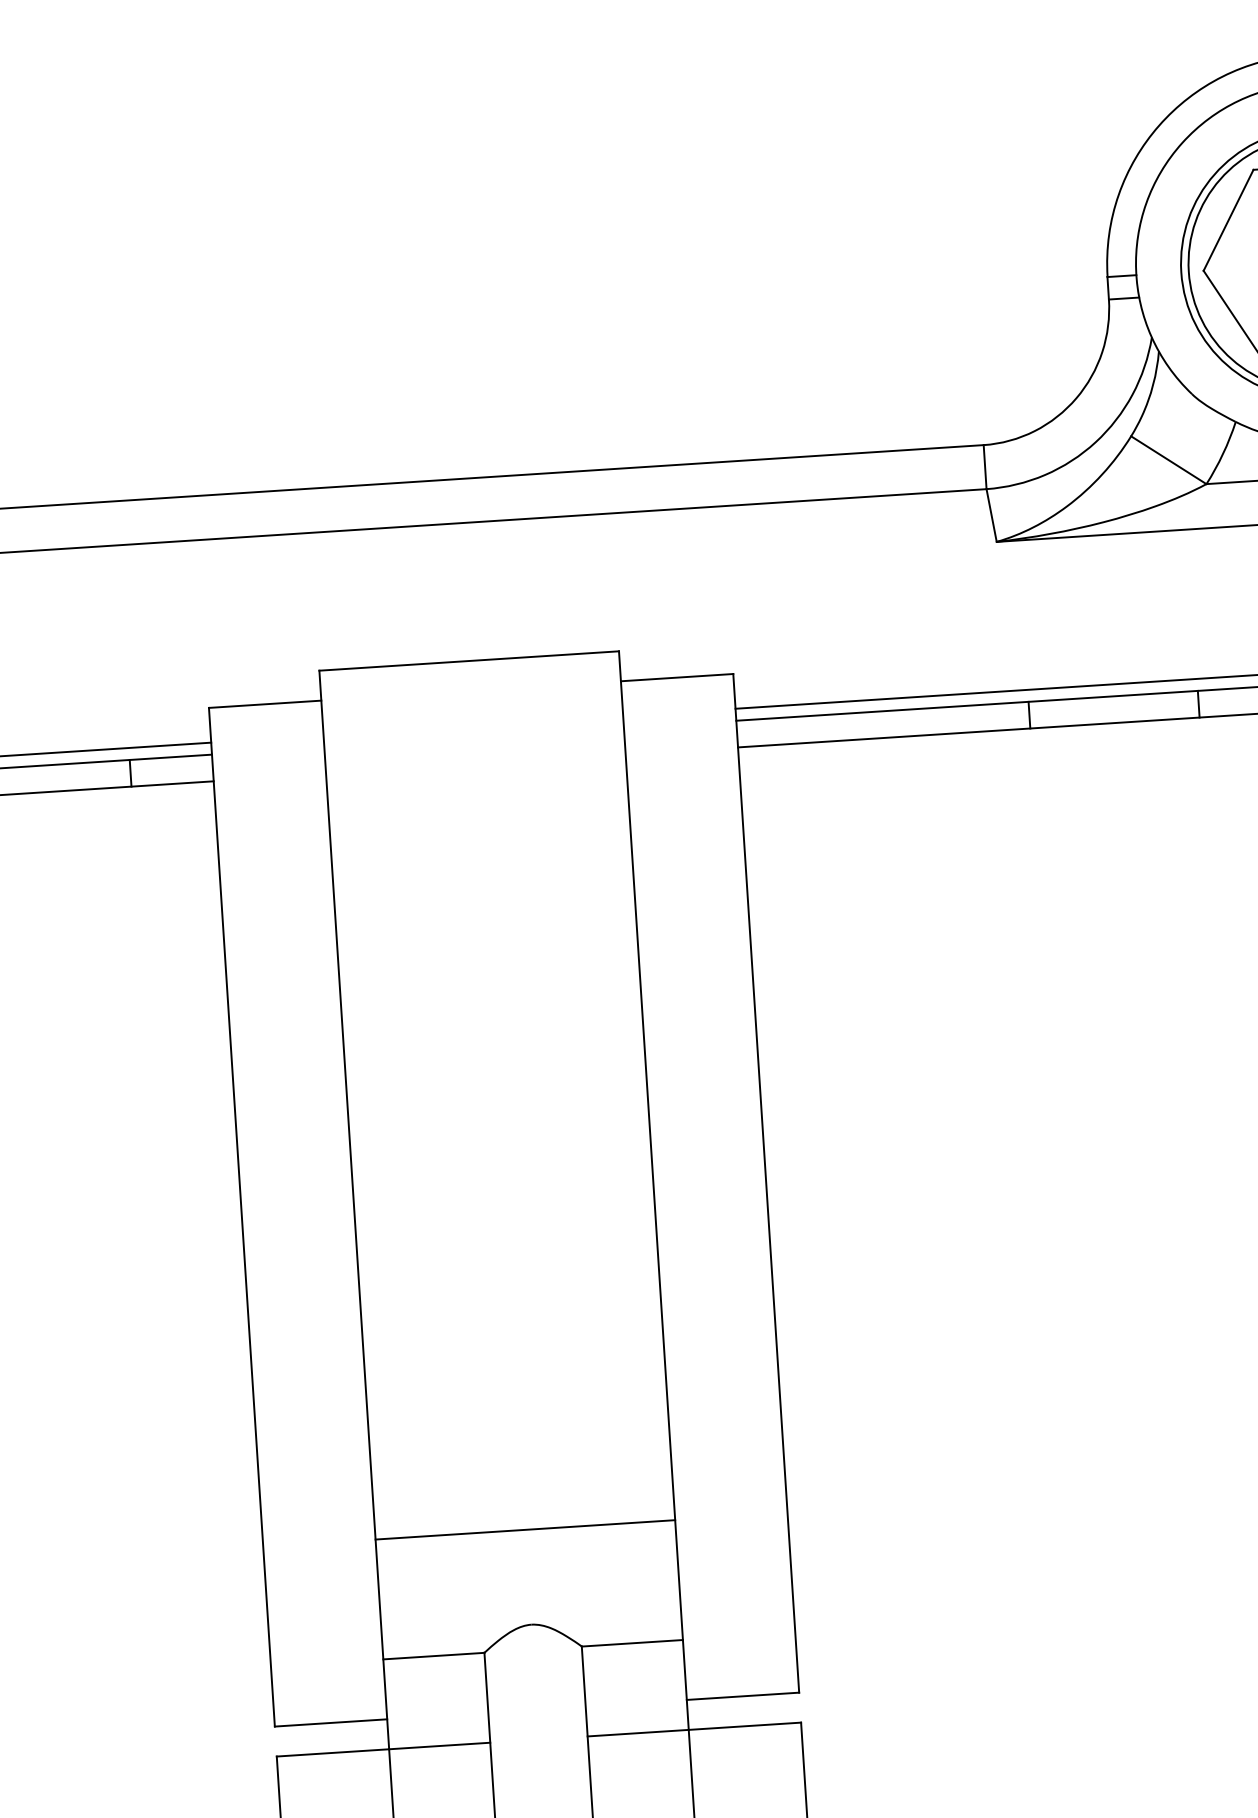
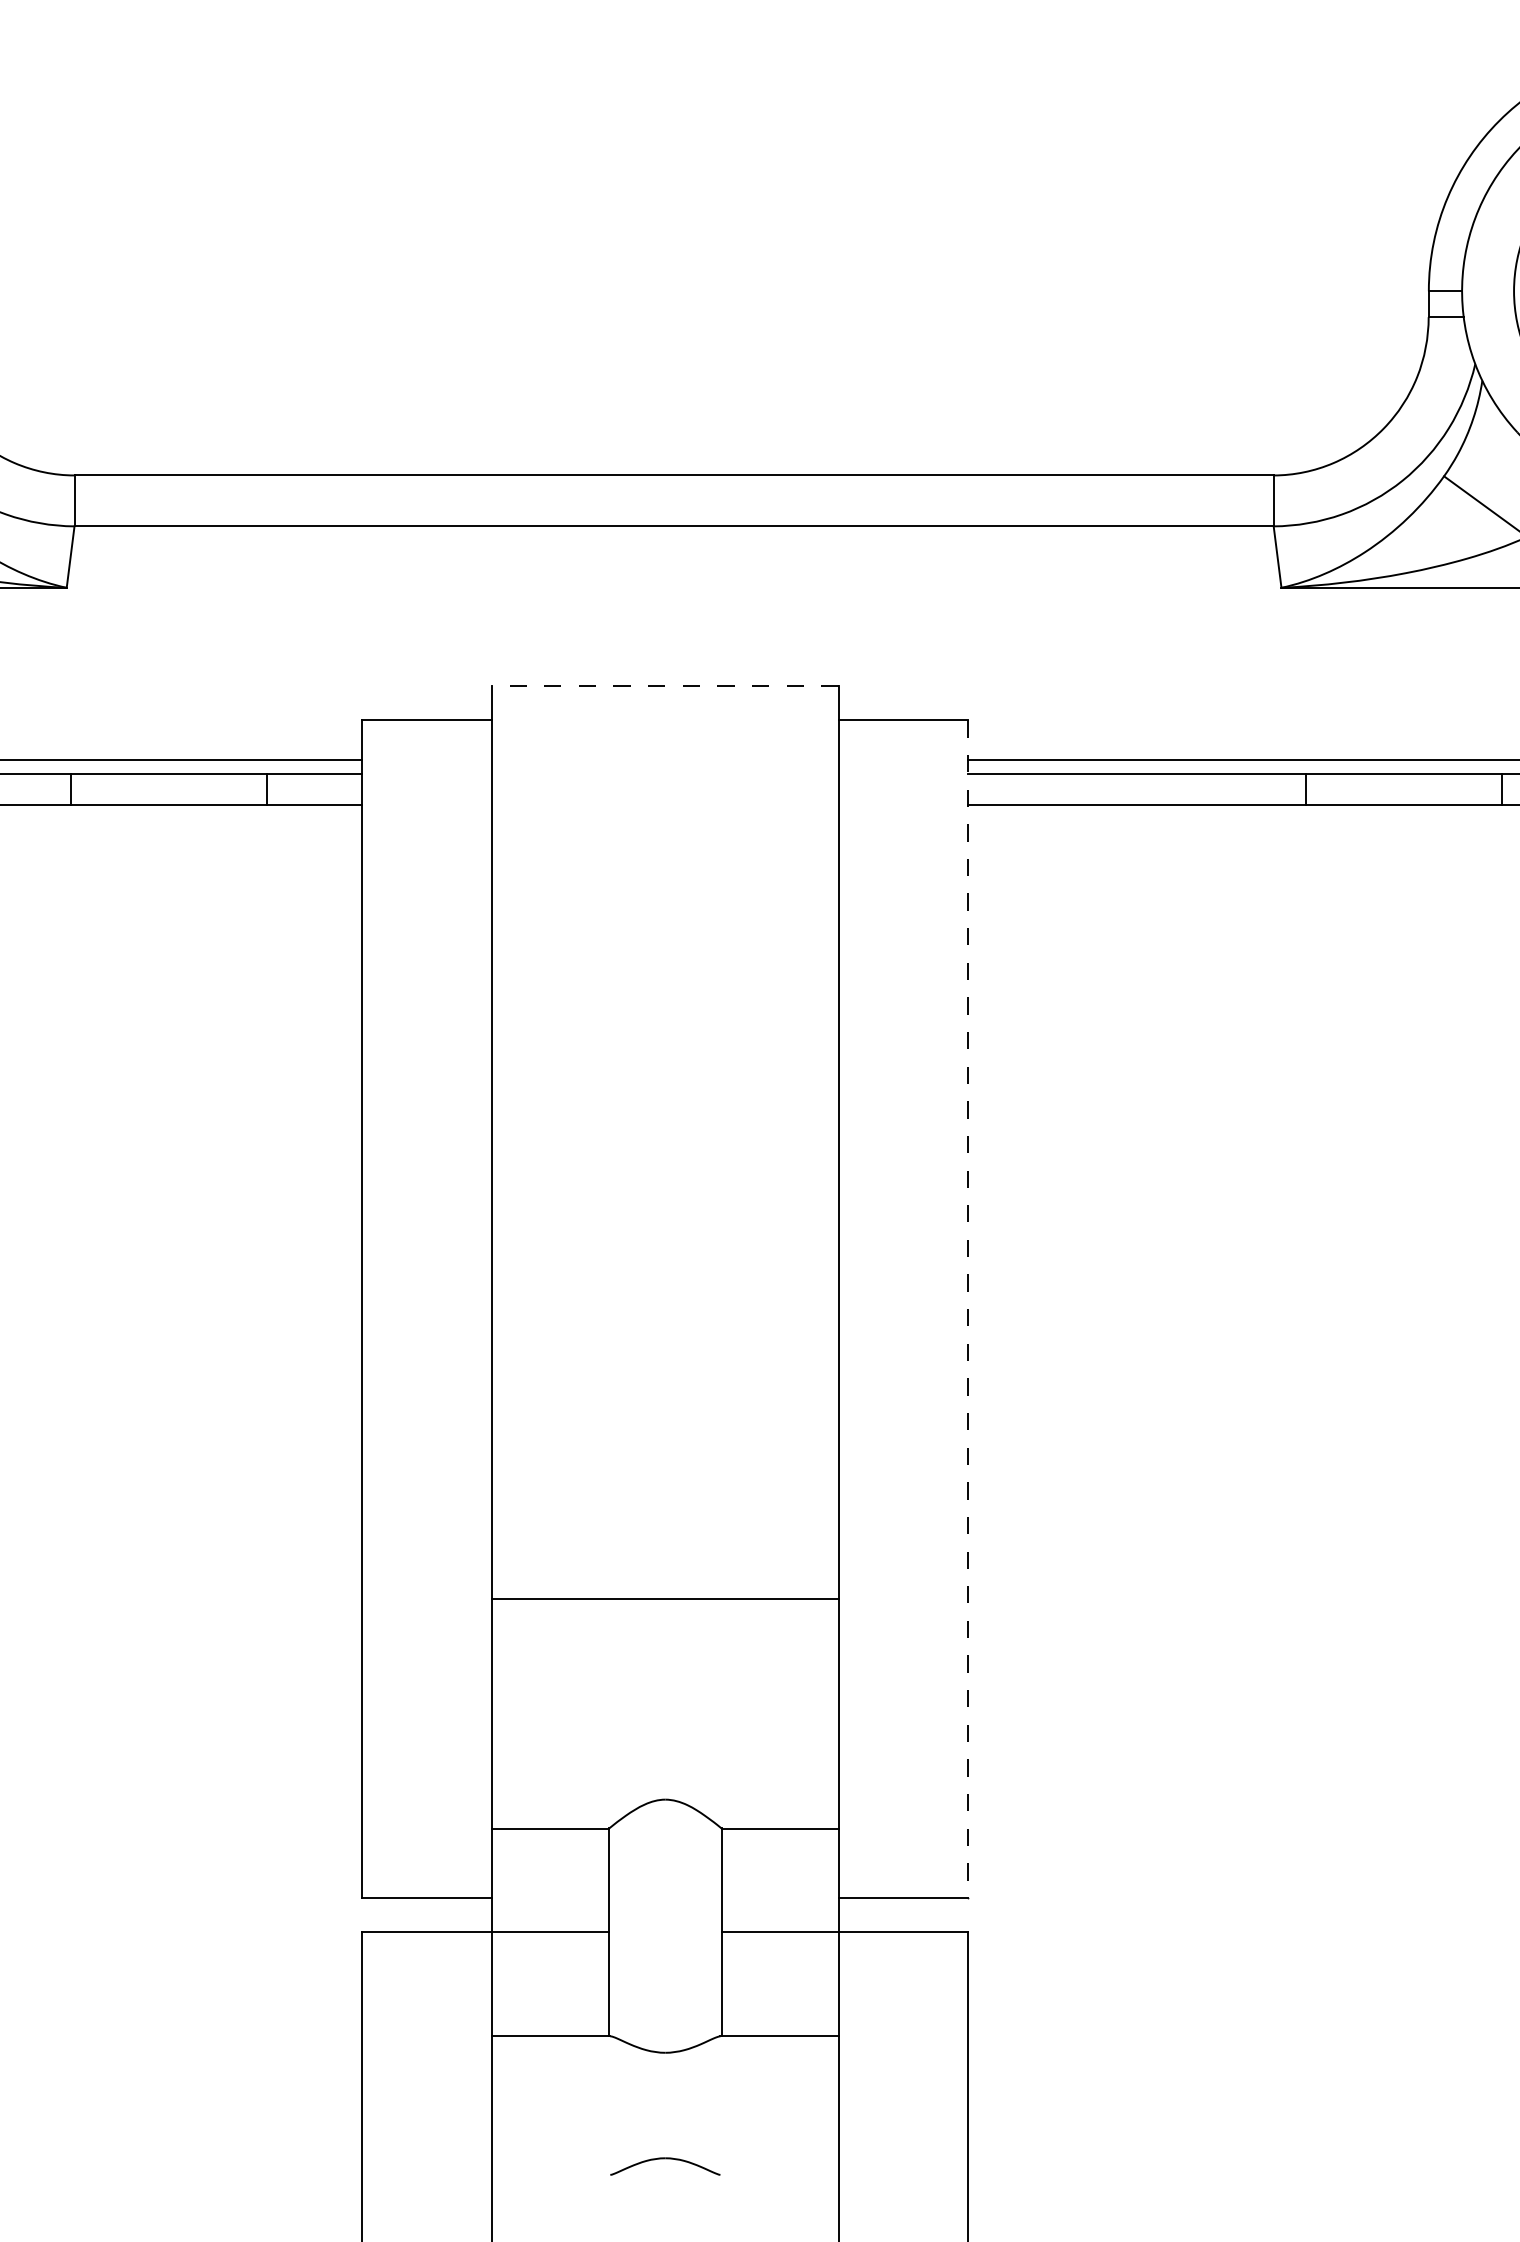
line: (468, 660) -> (664, 685), solid -> dashed
line: (766, 1183) -> (968, 1309), solid -> dashed
line: (525, 1530) -> (665, 1599), moved

